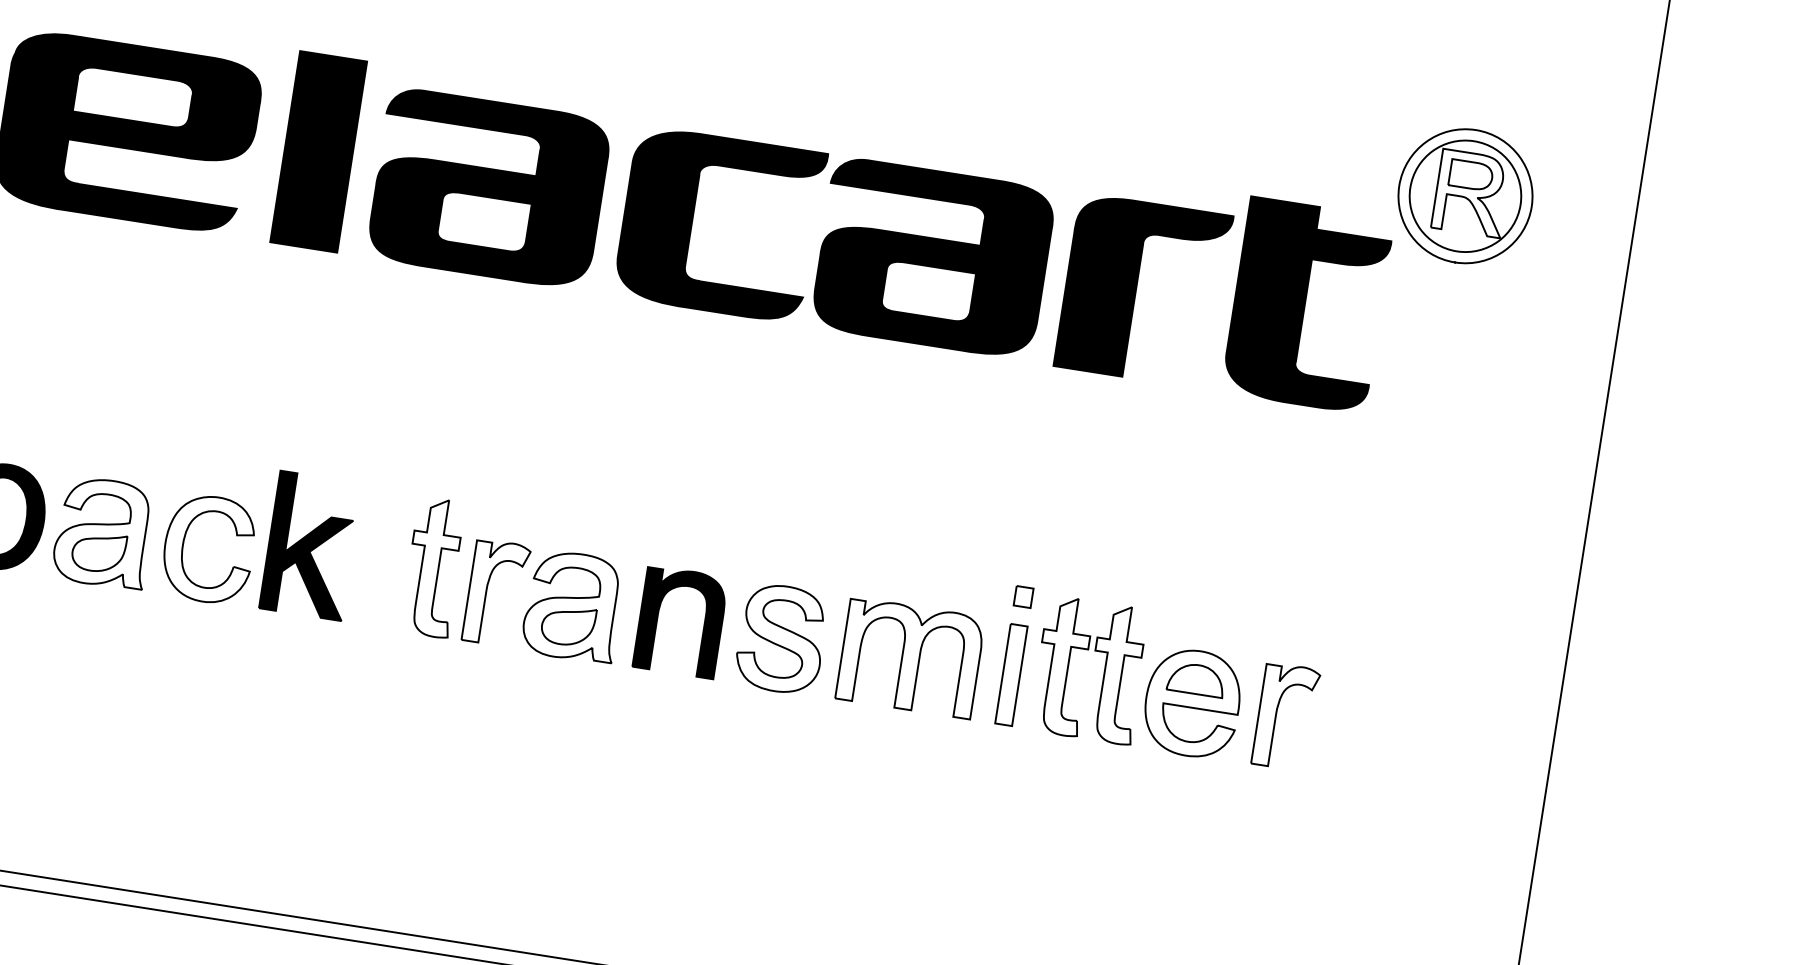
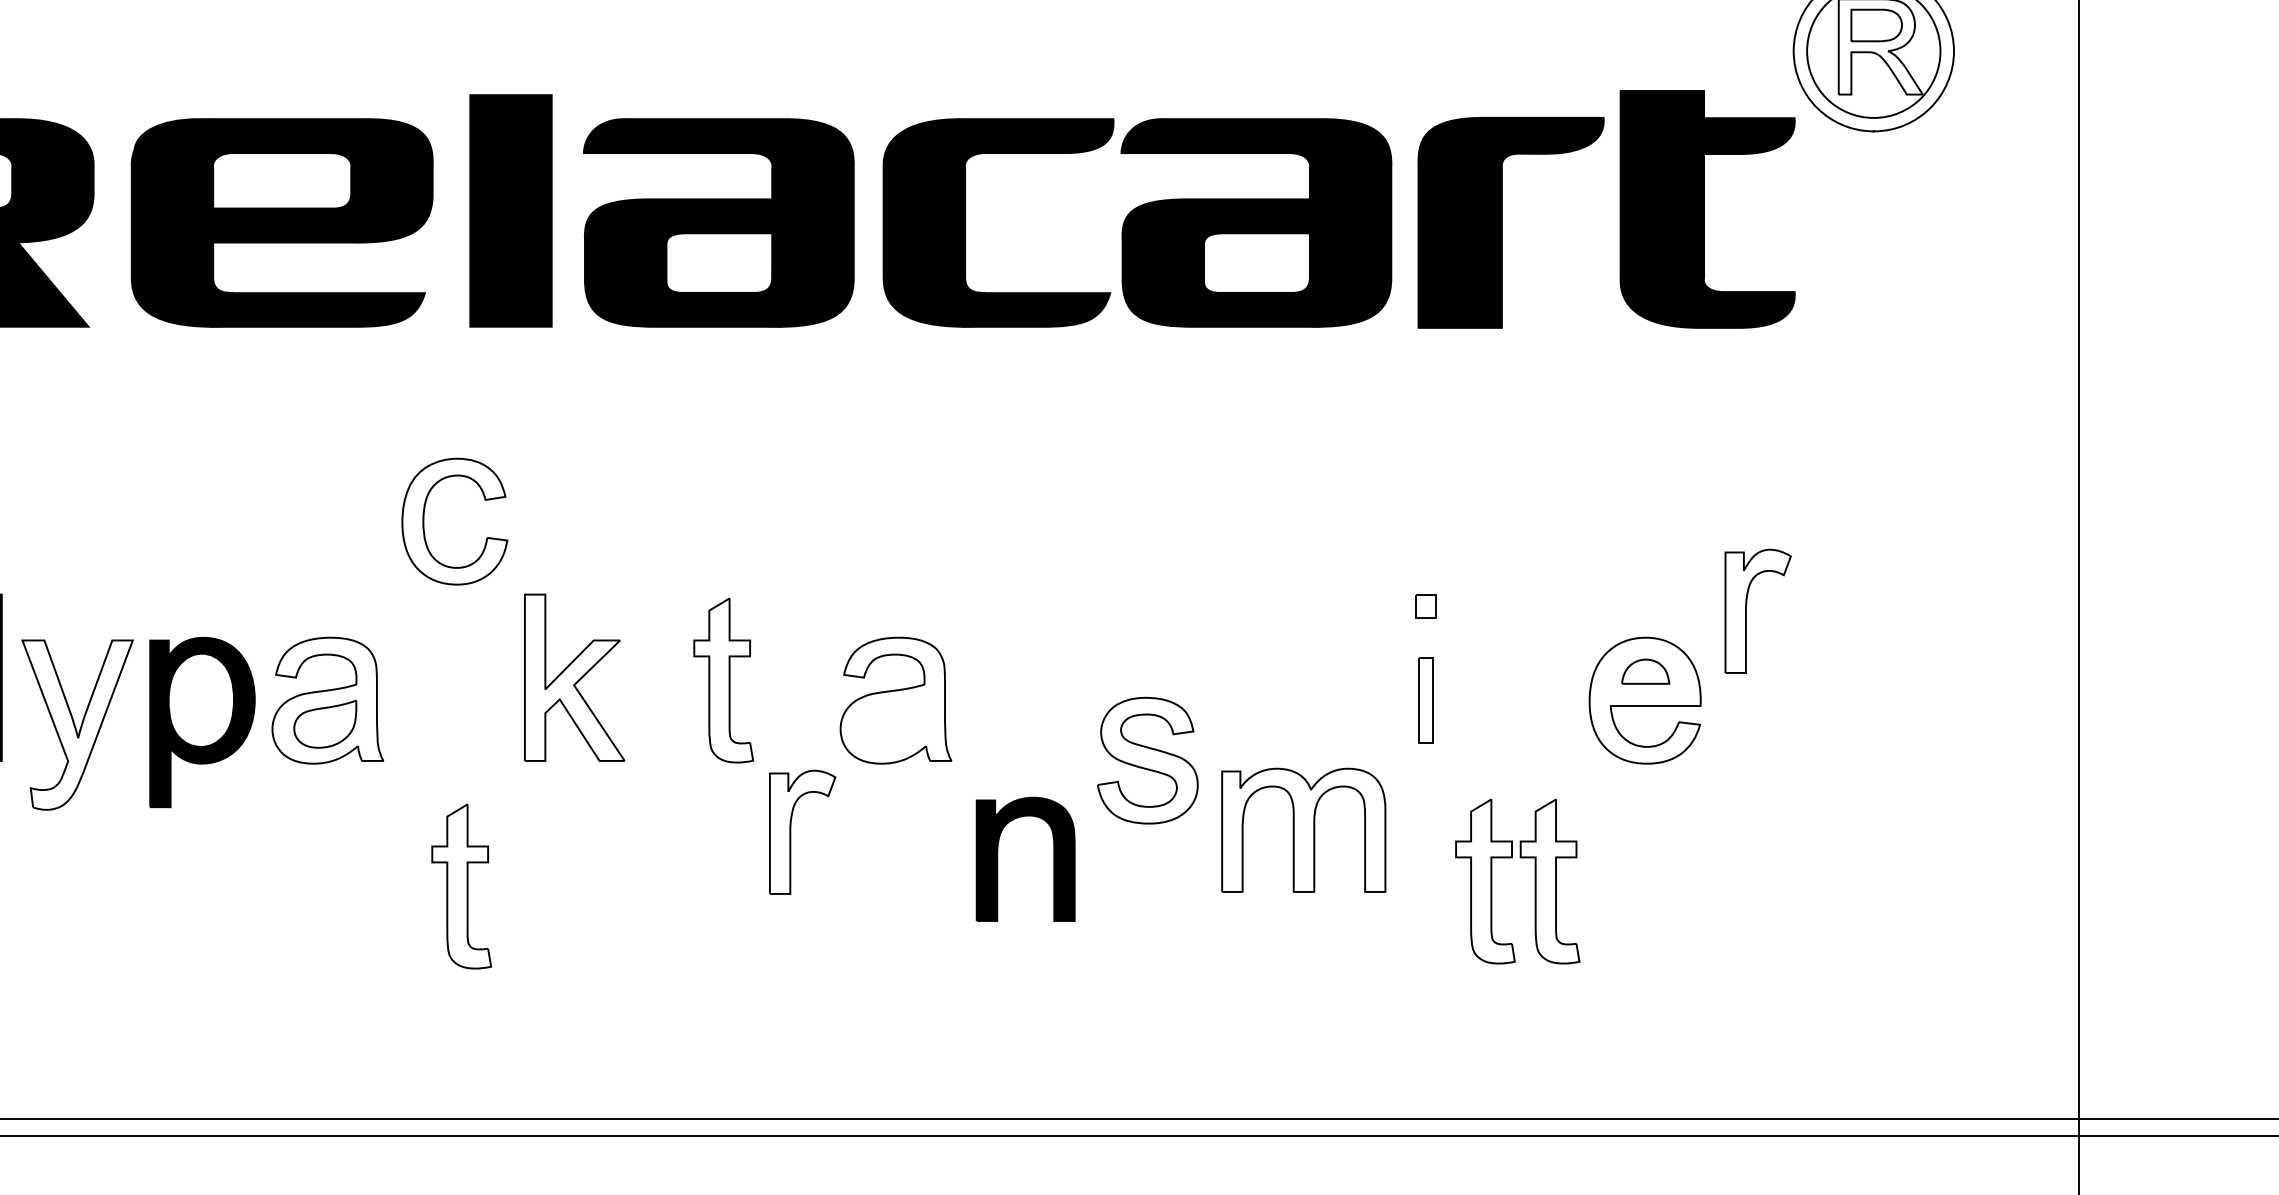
part: (183, 545) -> (424, 521), moved
fill: (310, 545) -> (574, 677), removed
part: (487, 591) -> (791, 831), moved
part: (658, 617) -> (998, 858), moved
part: (568, 624) -> (893, 723), removed
part: (781, 638) -> (1147, 760), moved
part: (910, 657) -> (1303, 829), moved
part: (1103, 672) -> (1534, 881), moved
part: (1011, 674) -> (1425, 700), size x0.7
part: (1196, 679) -> (1645, 671), size x0.7
part: (190, 703) -> (461, 886), added
part: (1276, 714) -> (1746, 610), moved

